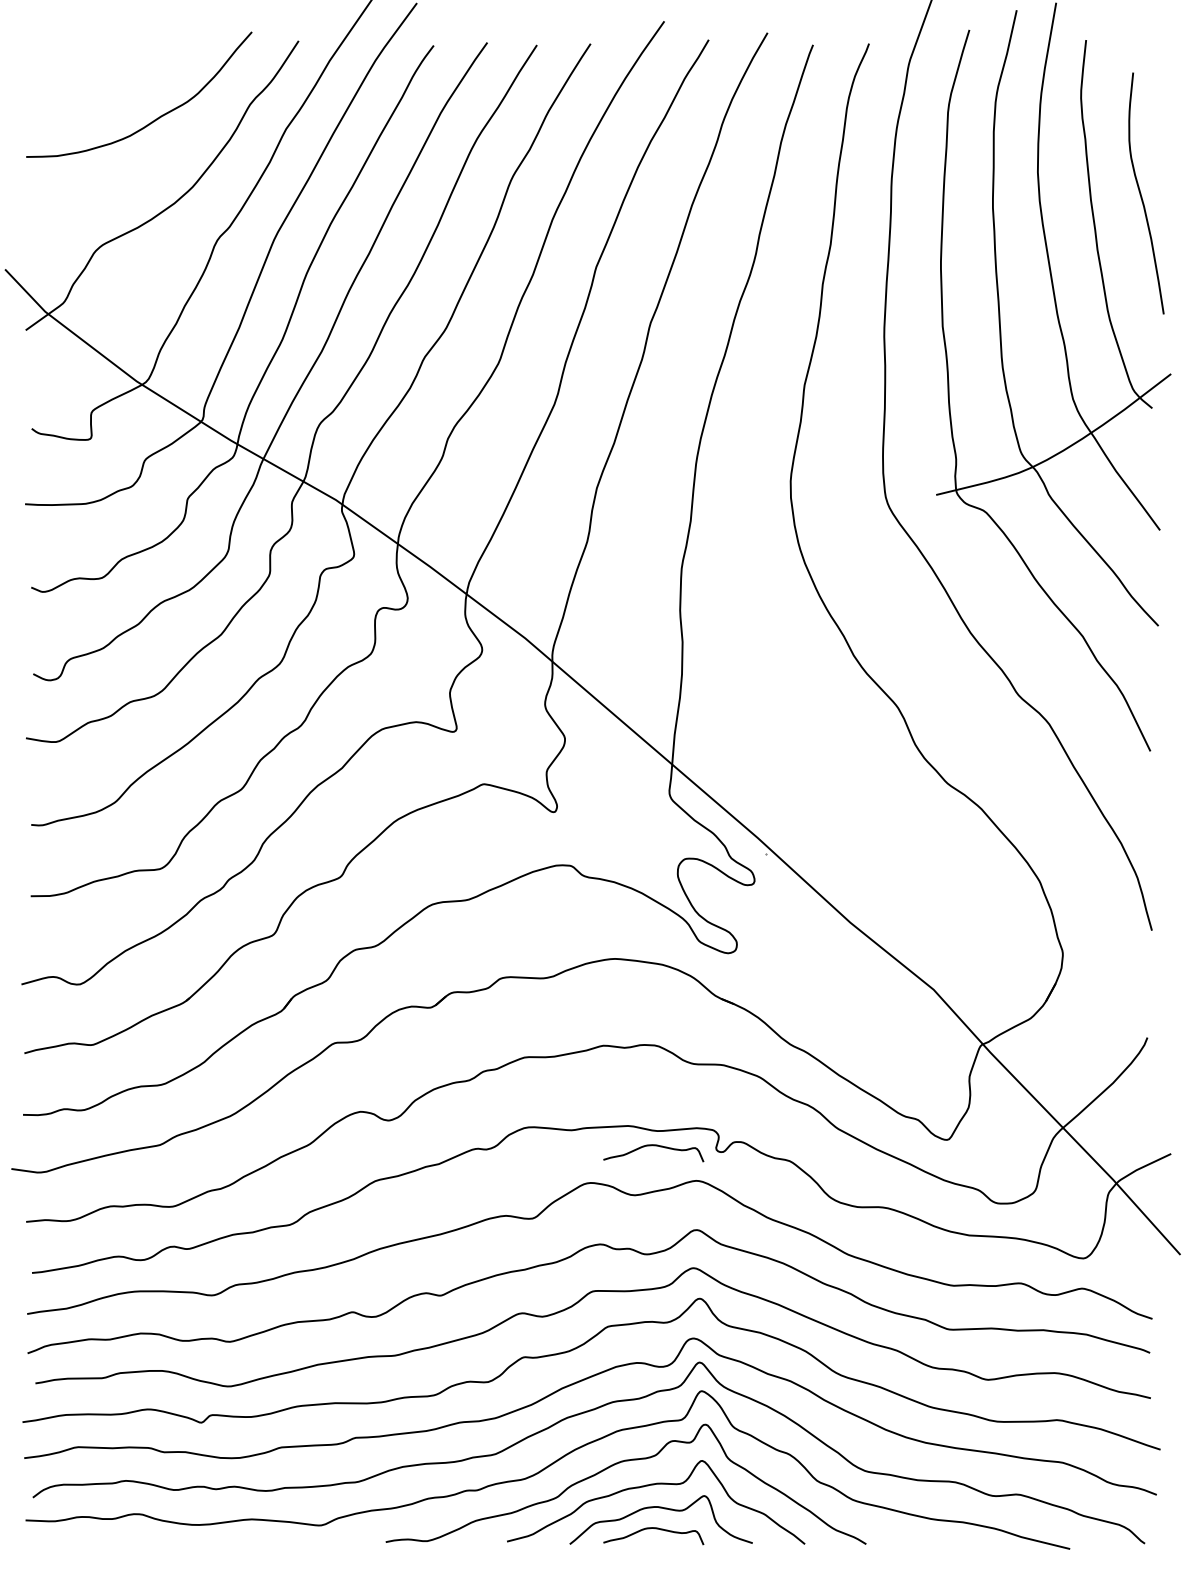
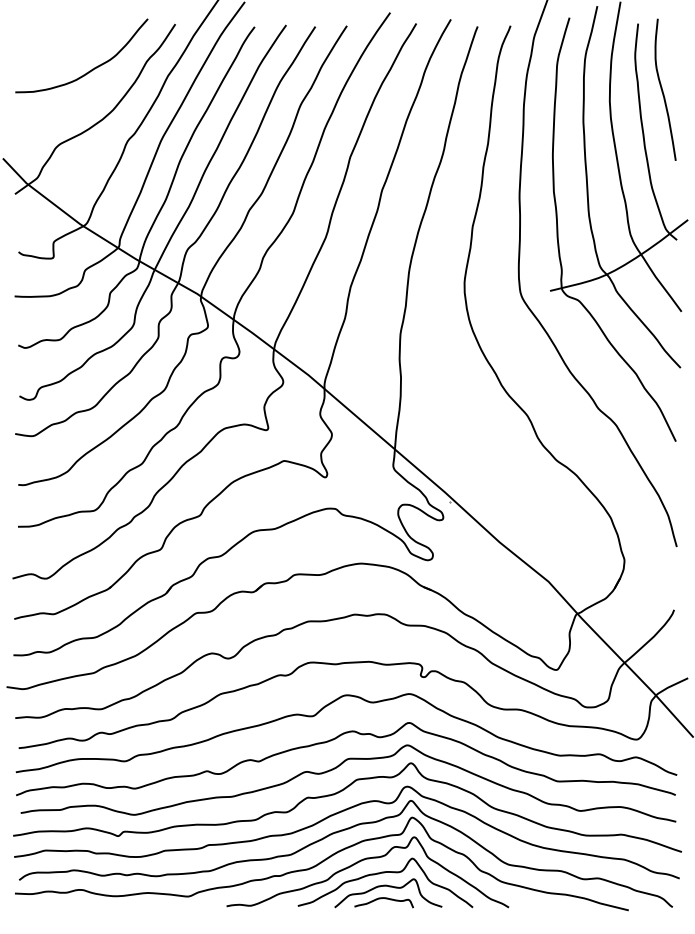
curve: (1142, 194) -> (663, 90), moved
curve: (649, 1147) -> (381, 674), removed

